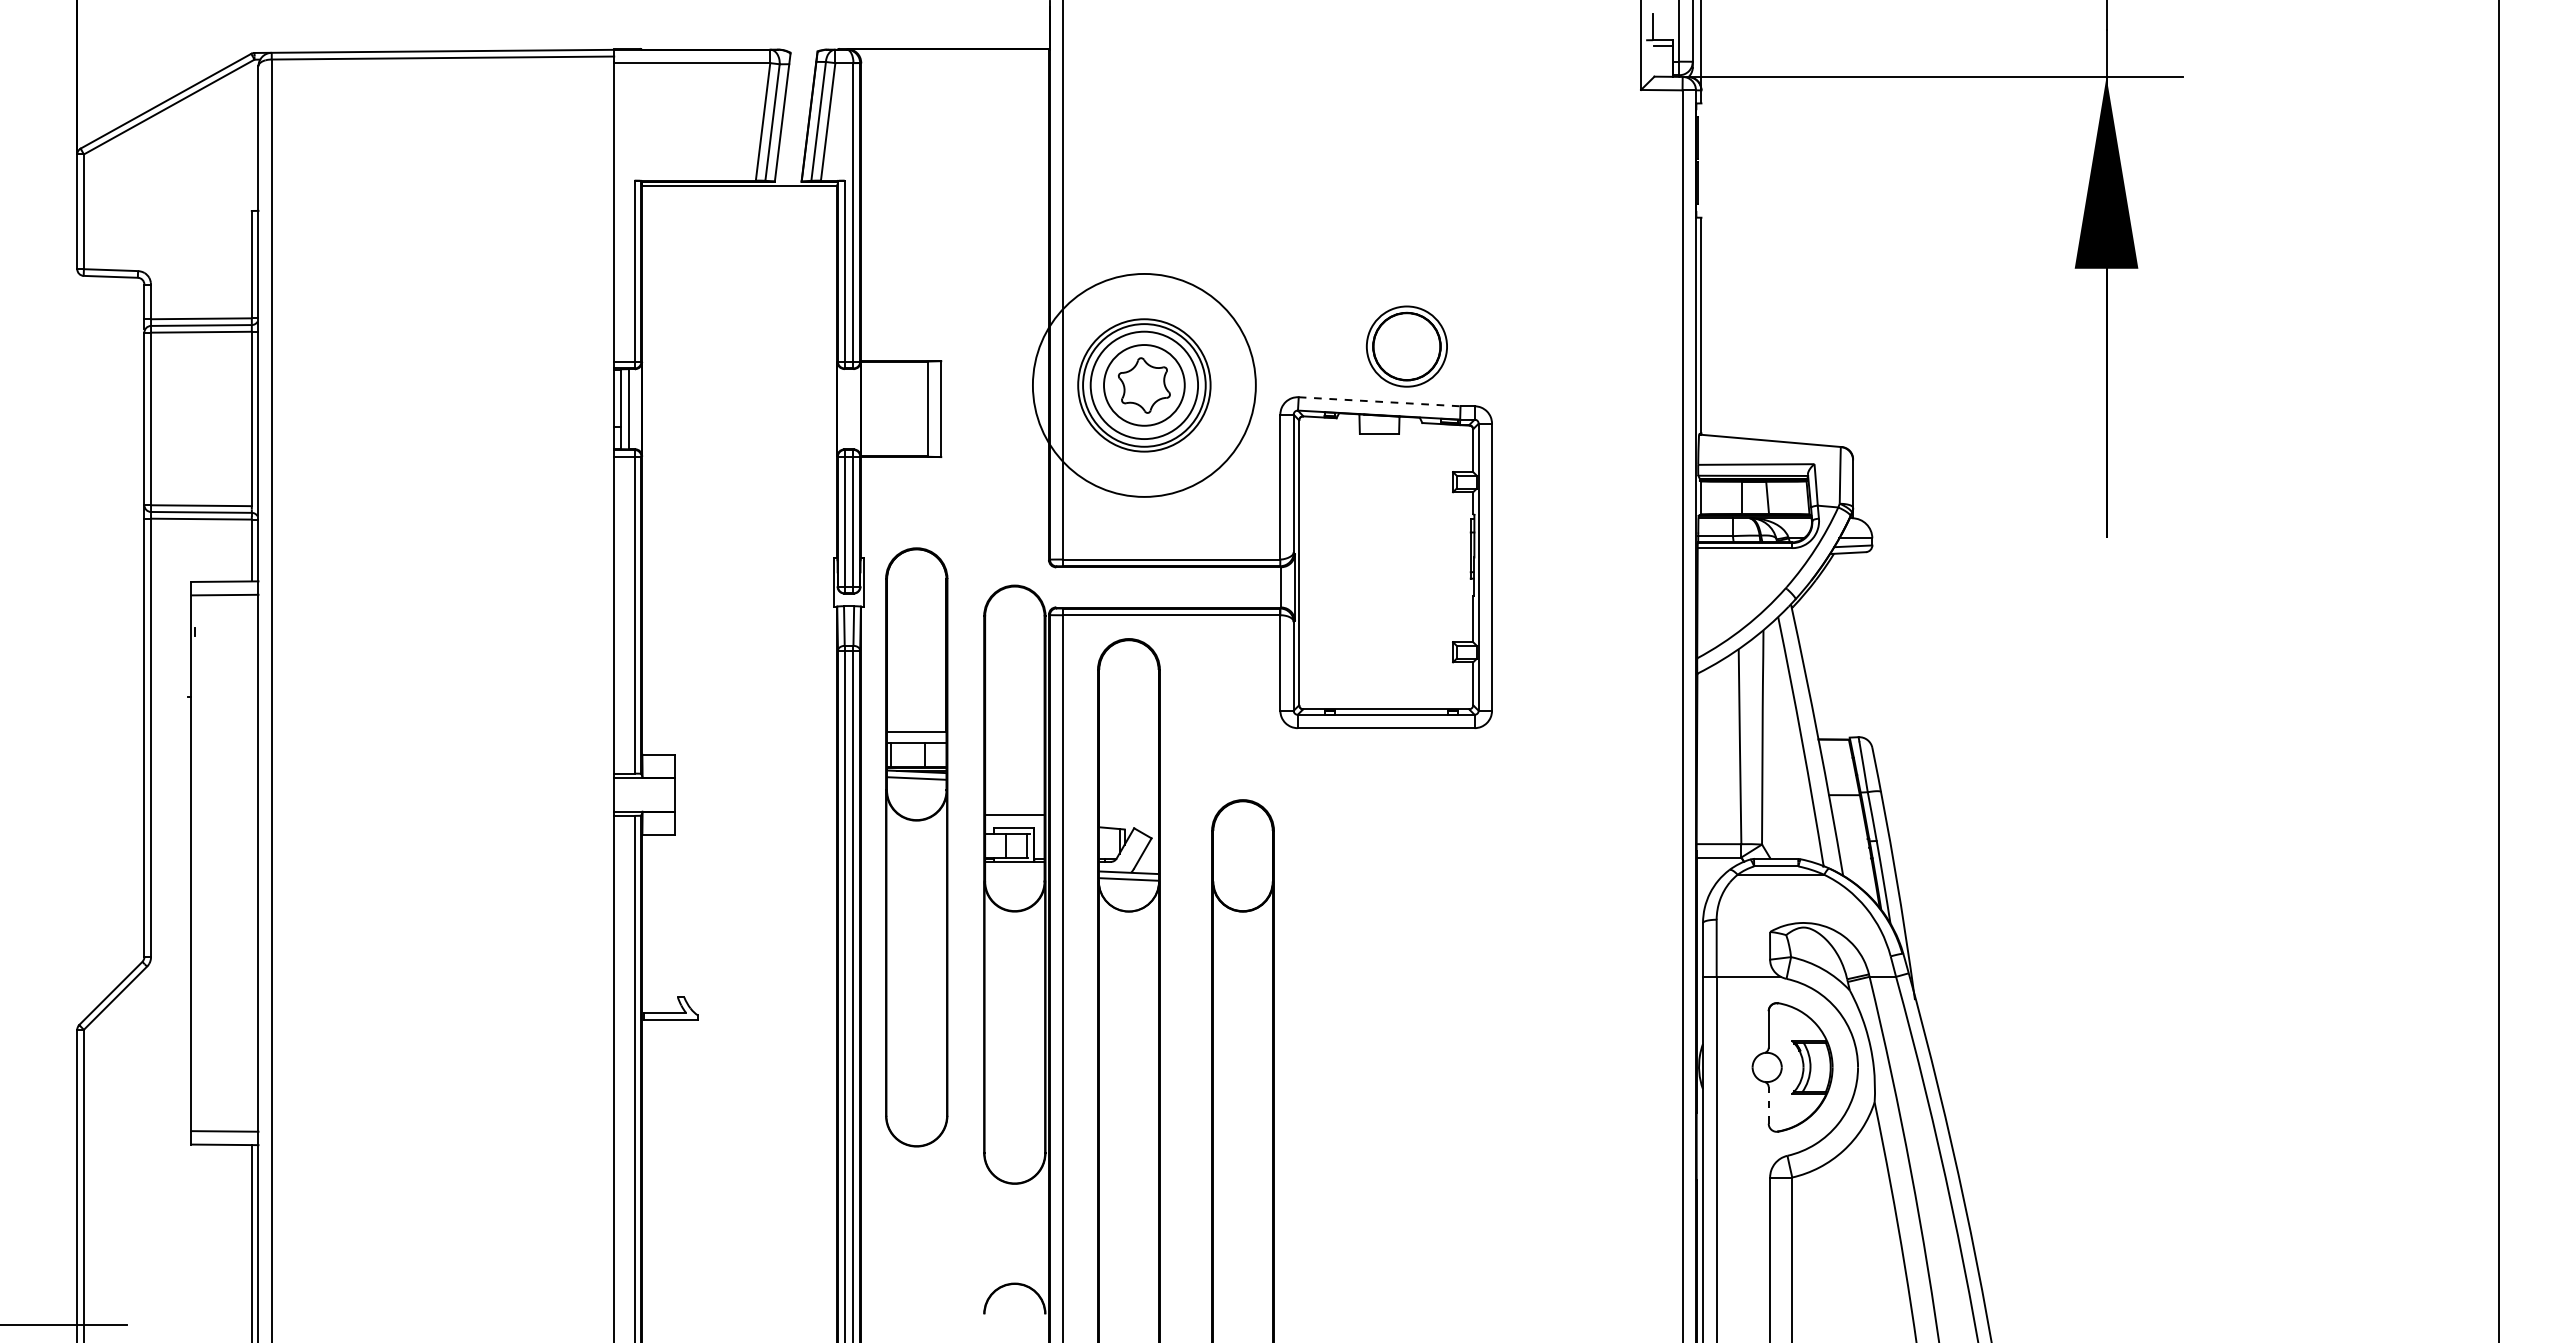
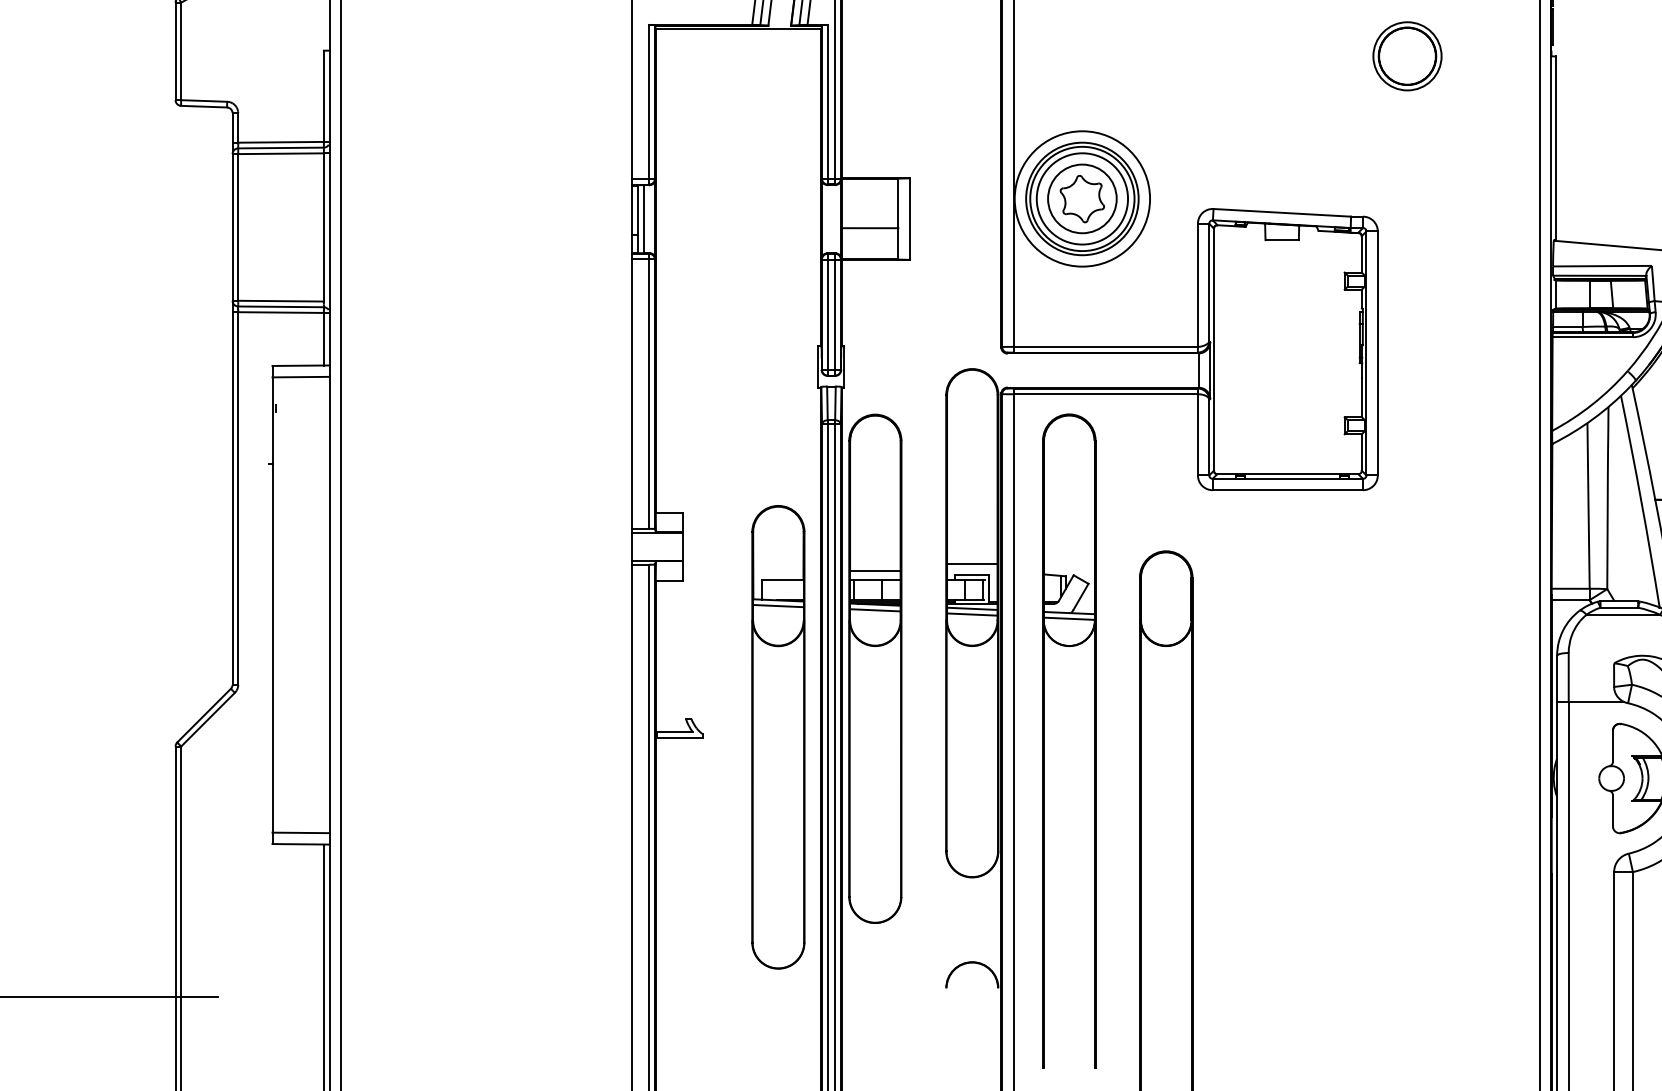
part: (1406, 346) -> (1407, 56), moved
circle: (1144, 385) -> (1082, 199), size x0.71
line: (1380, 401) -> (1283, 212), dashed -> solid
line: (894, 419) -> (870, 227), added
part: (916, 847) -> (875, 668), moved
line: (1014, 867) -> (972, 608), added
line: (1014, 874) -> (972, 614), added
part: (786, 1018) -> (778, 736), added
line: (1768, 1104) -> (1612, 810), dashed -> solid

